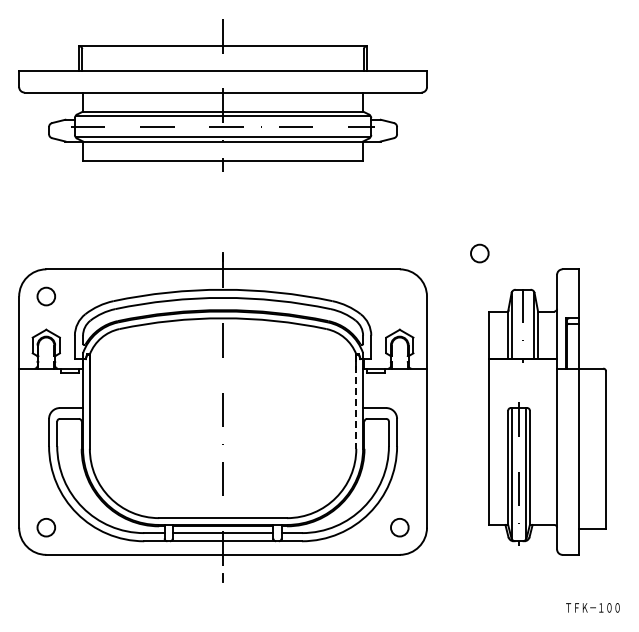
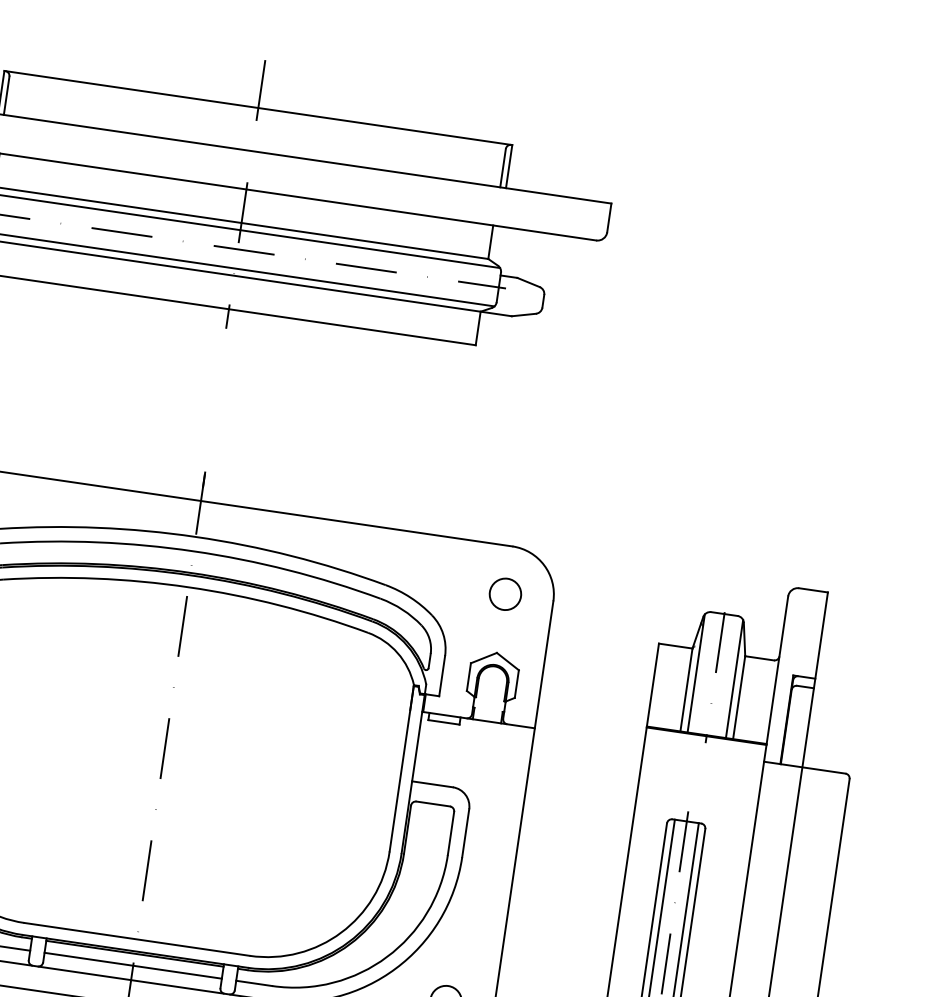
circle: (479, 253) -> (504, 594), moved
line: (356, 401) -> (402, 768), dashed -> solid

